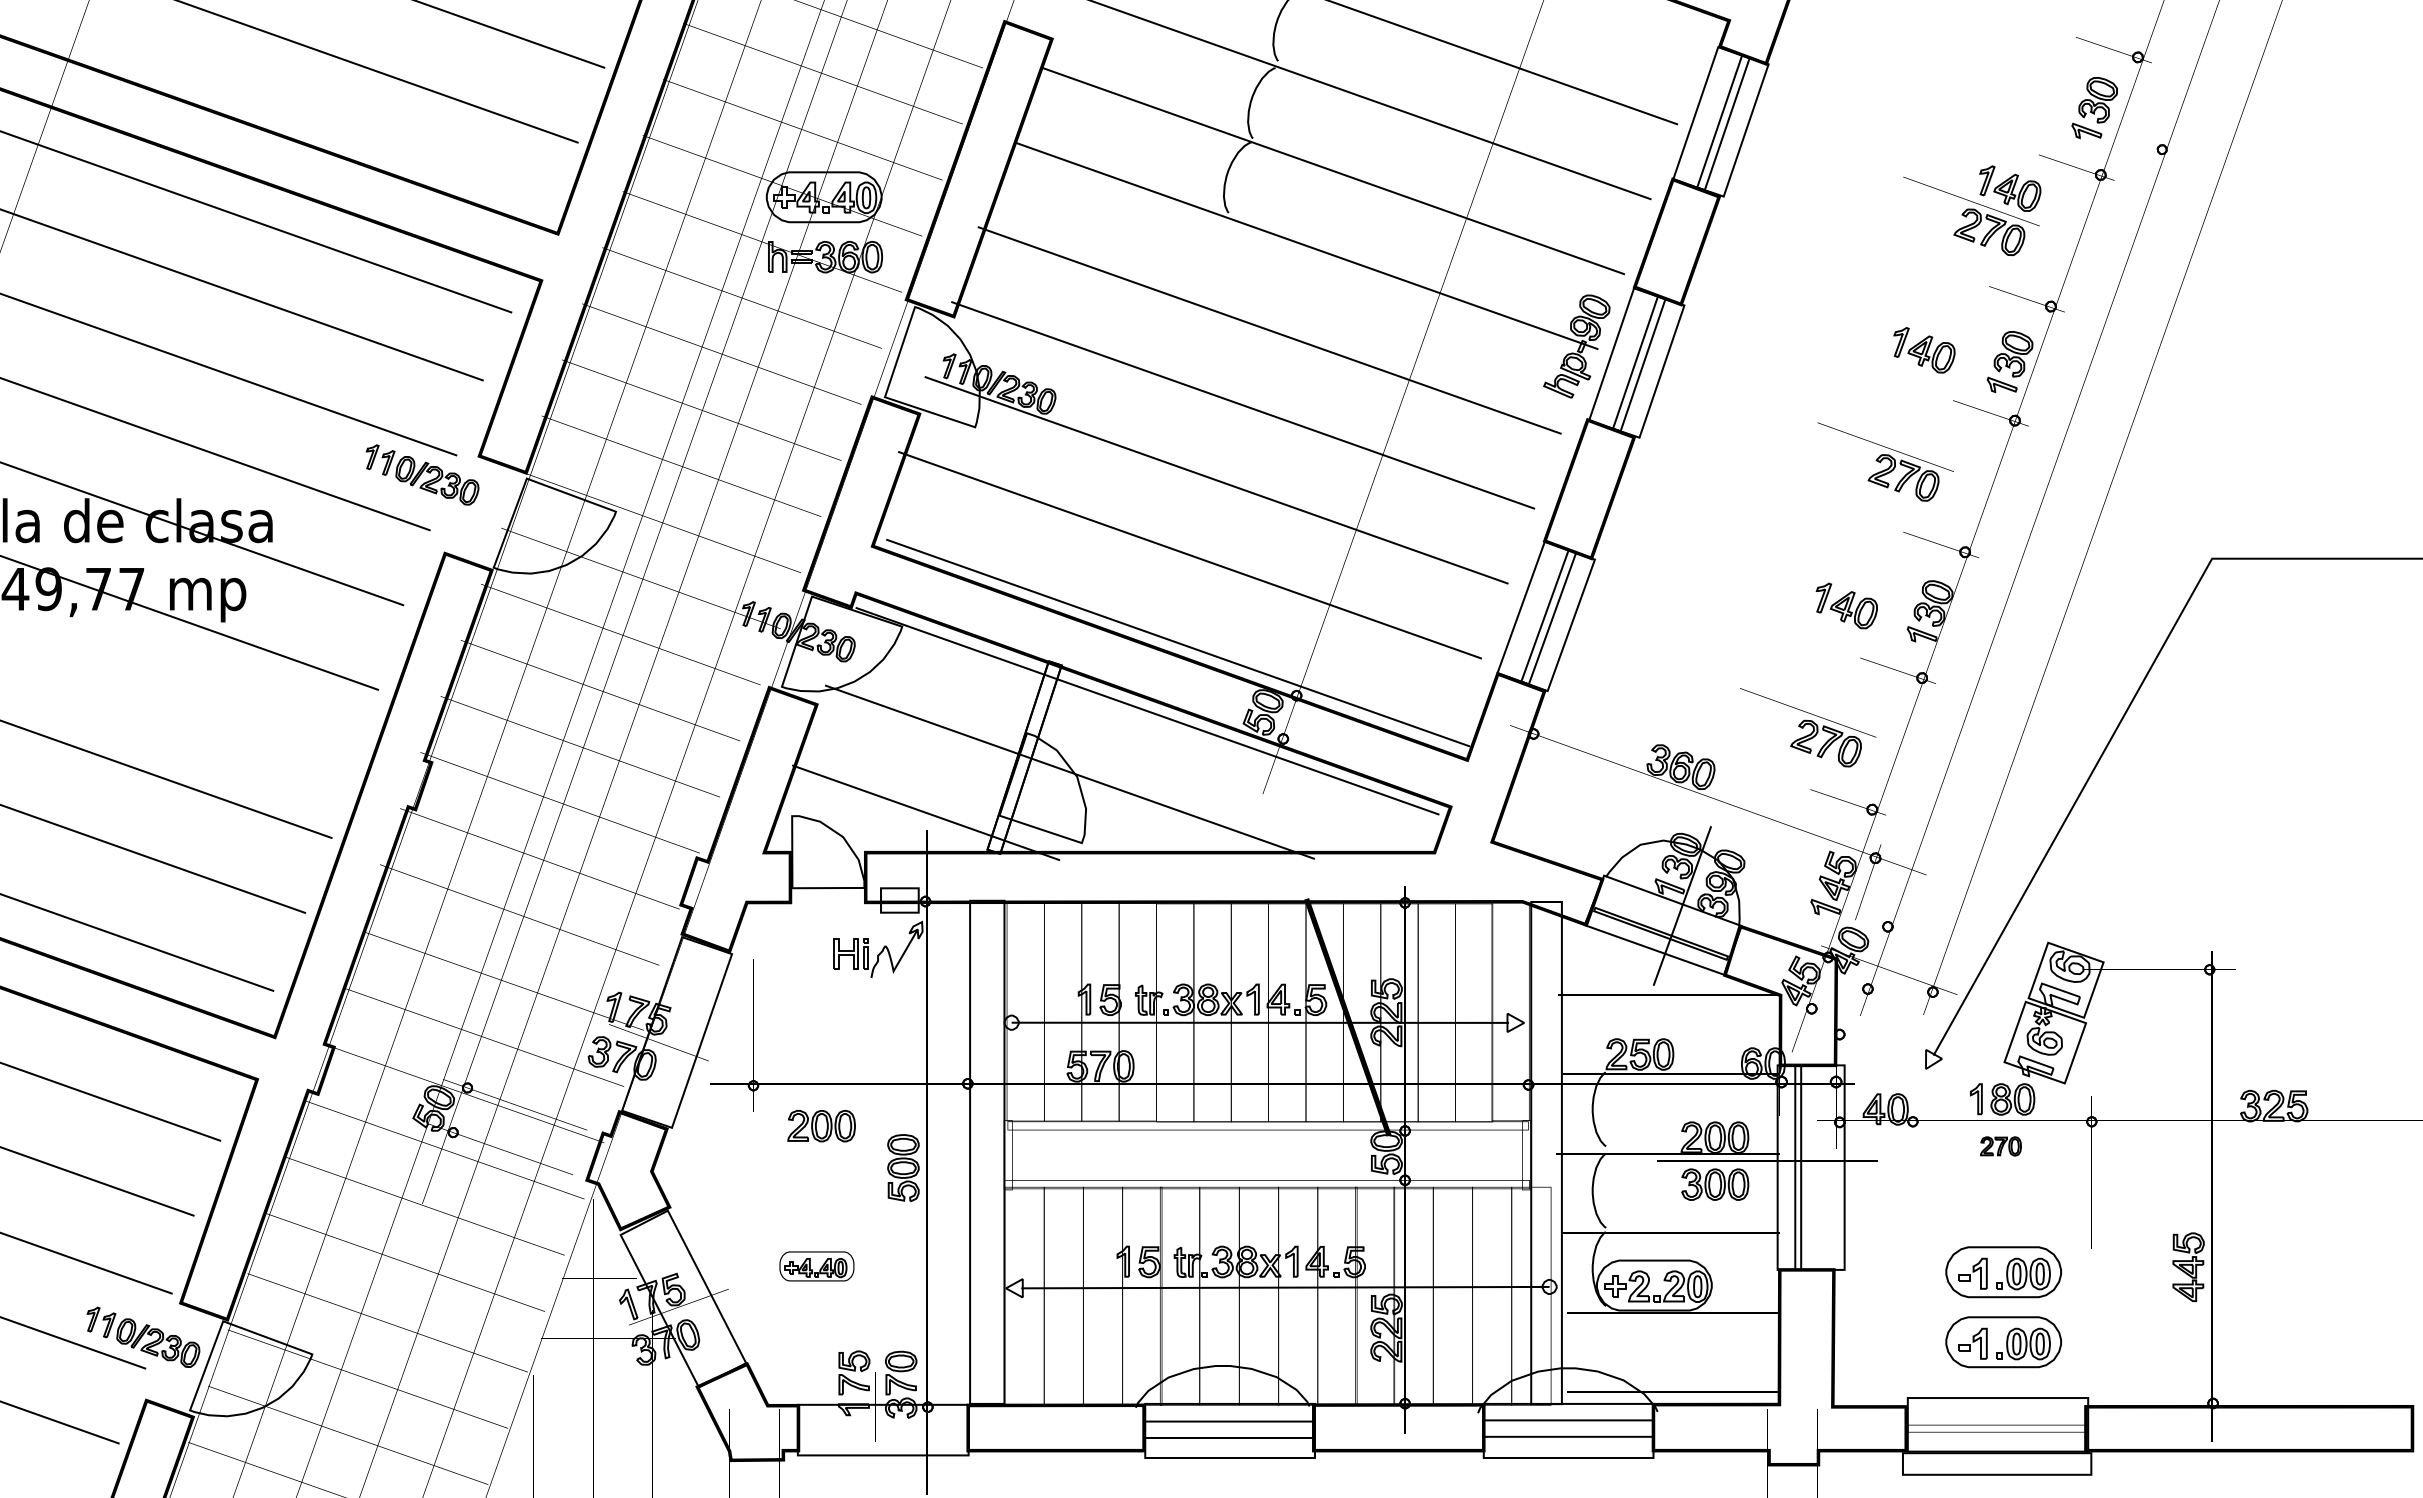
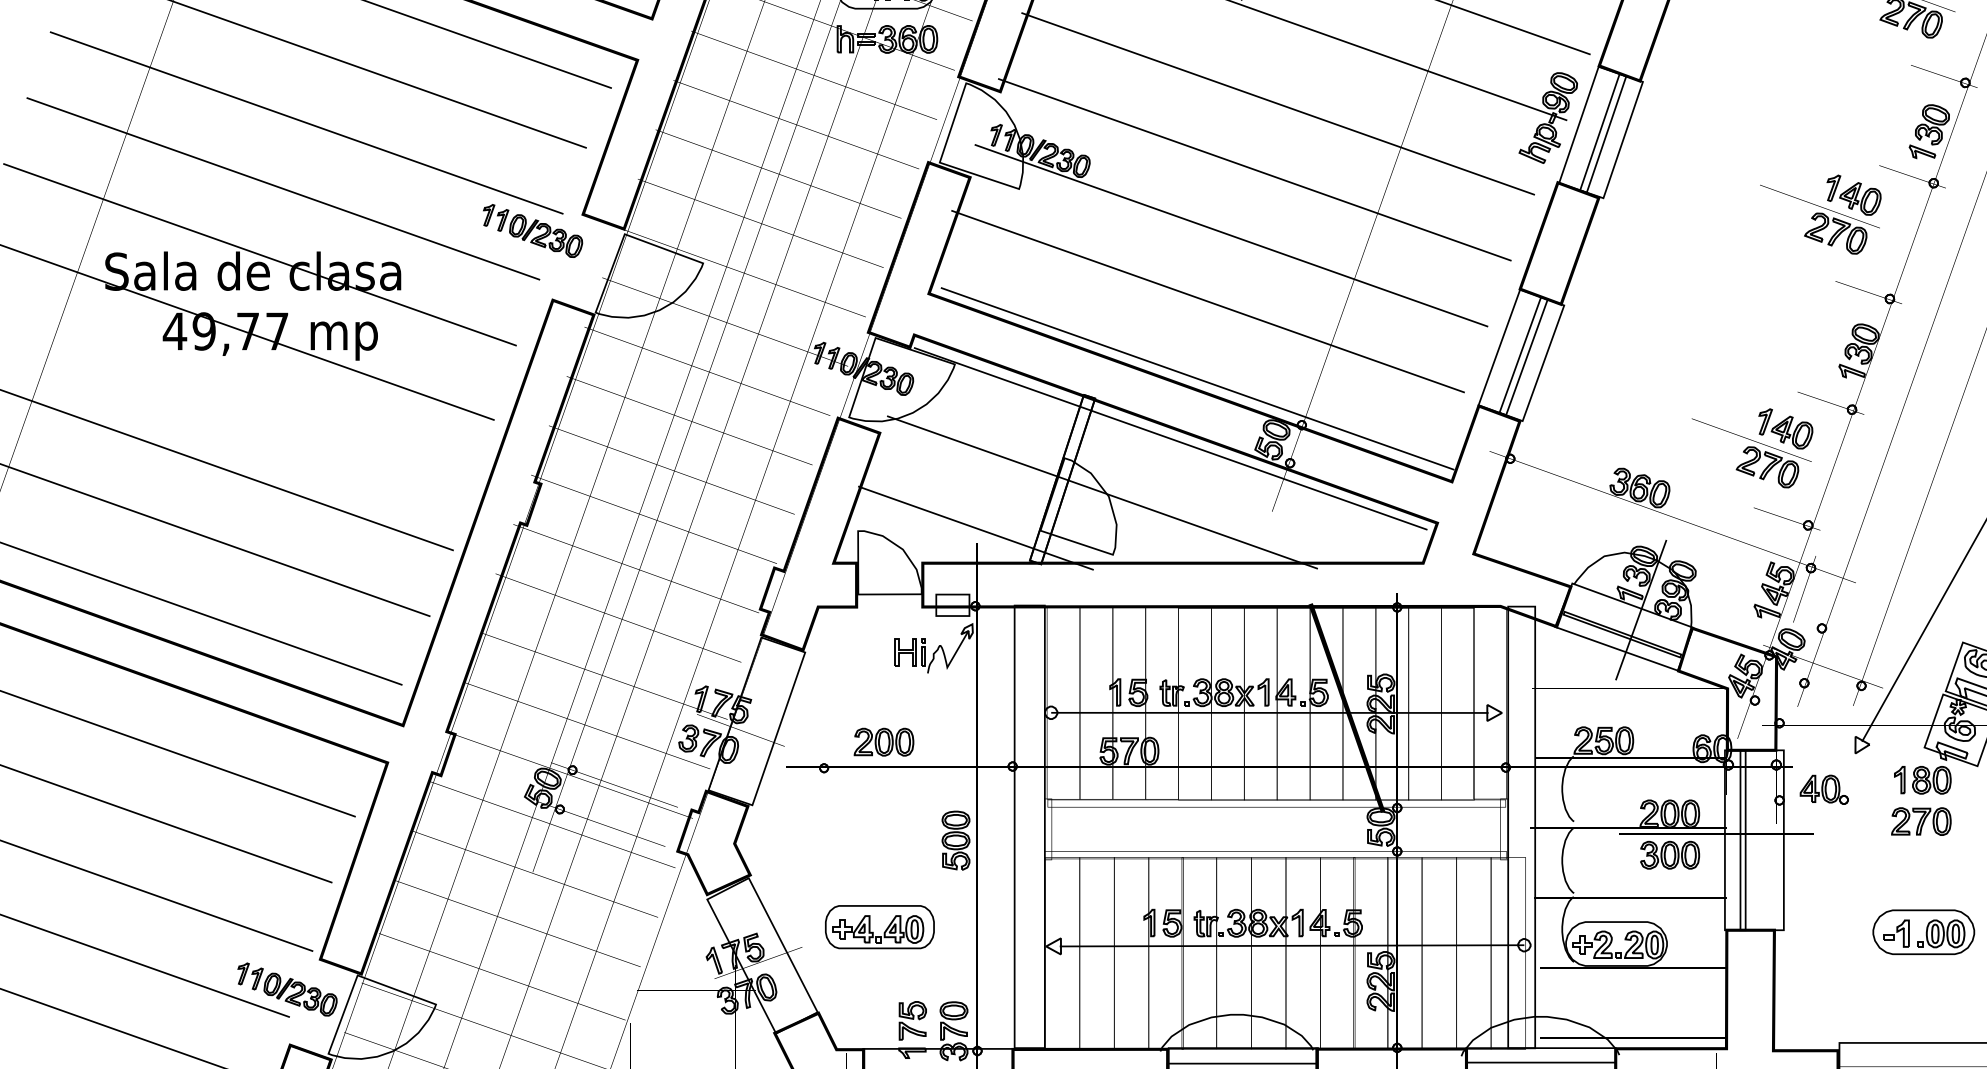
part: (1924, 350) -> (1854, 195), moved
part: (1846, 605) -> (1785, 428), moved
part: (821, 1126) -> (883, 742), moved
part: (2000, 1146) -> (1920, 821), size x1.67
part: (816, 1266) -> (879, 927), size x1.67
part: (2003, 1342) -> (1923, 994), removed

